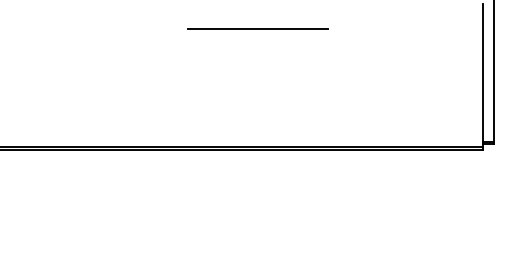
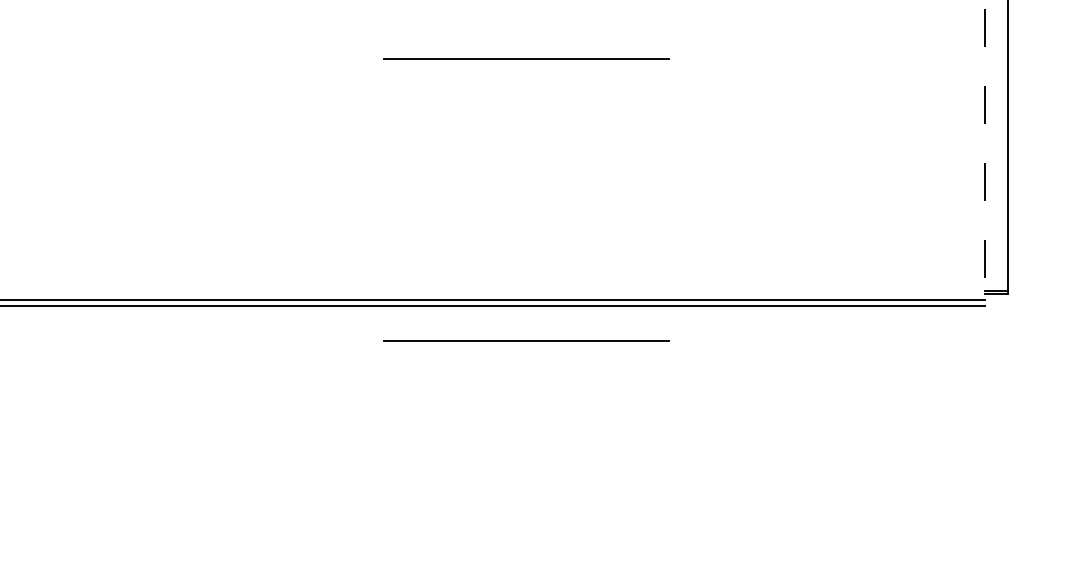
line: (482, 76) -> (985, 156), solid -> dashed
line: (257, 166) -> (525, 340), added

